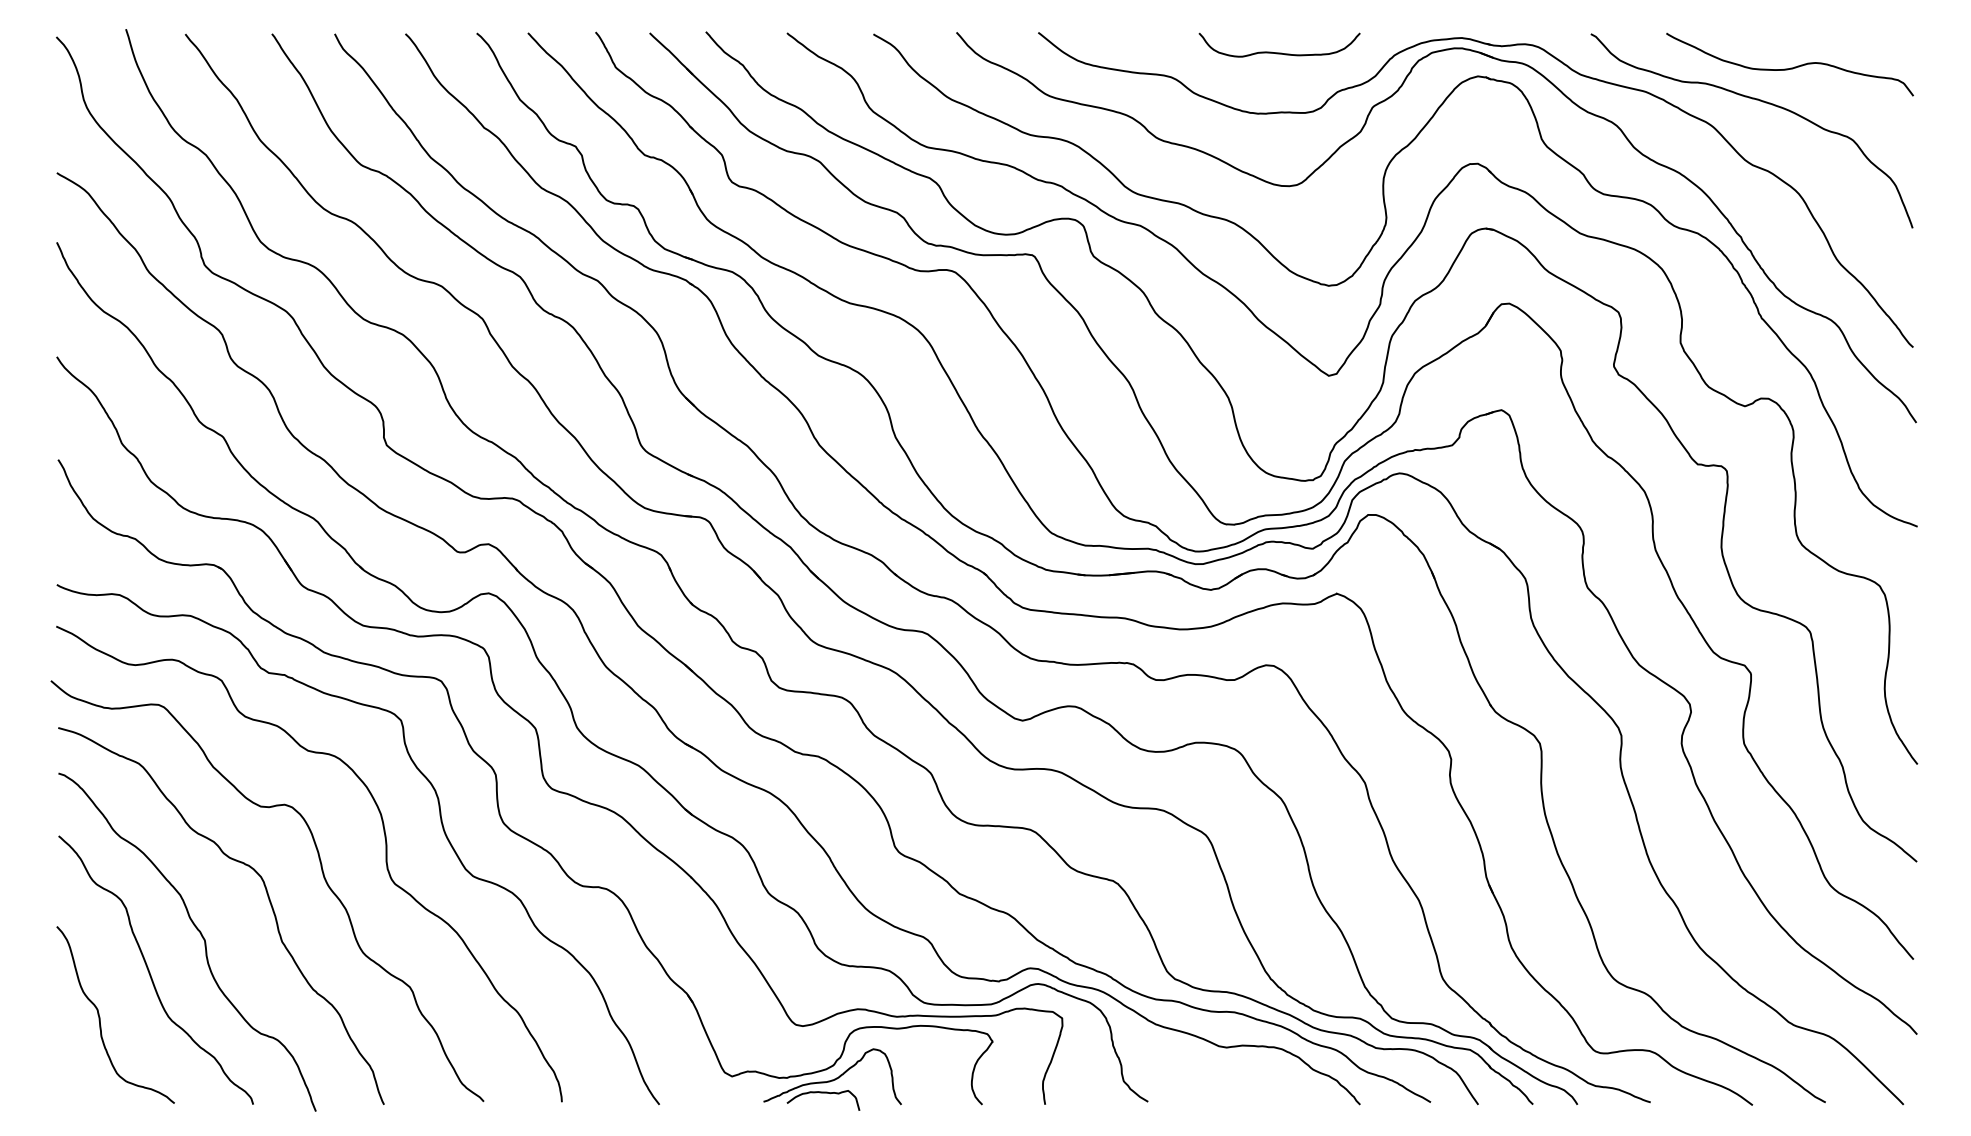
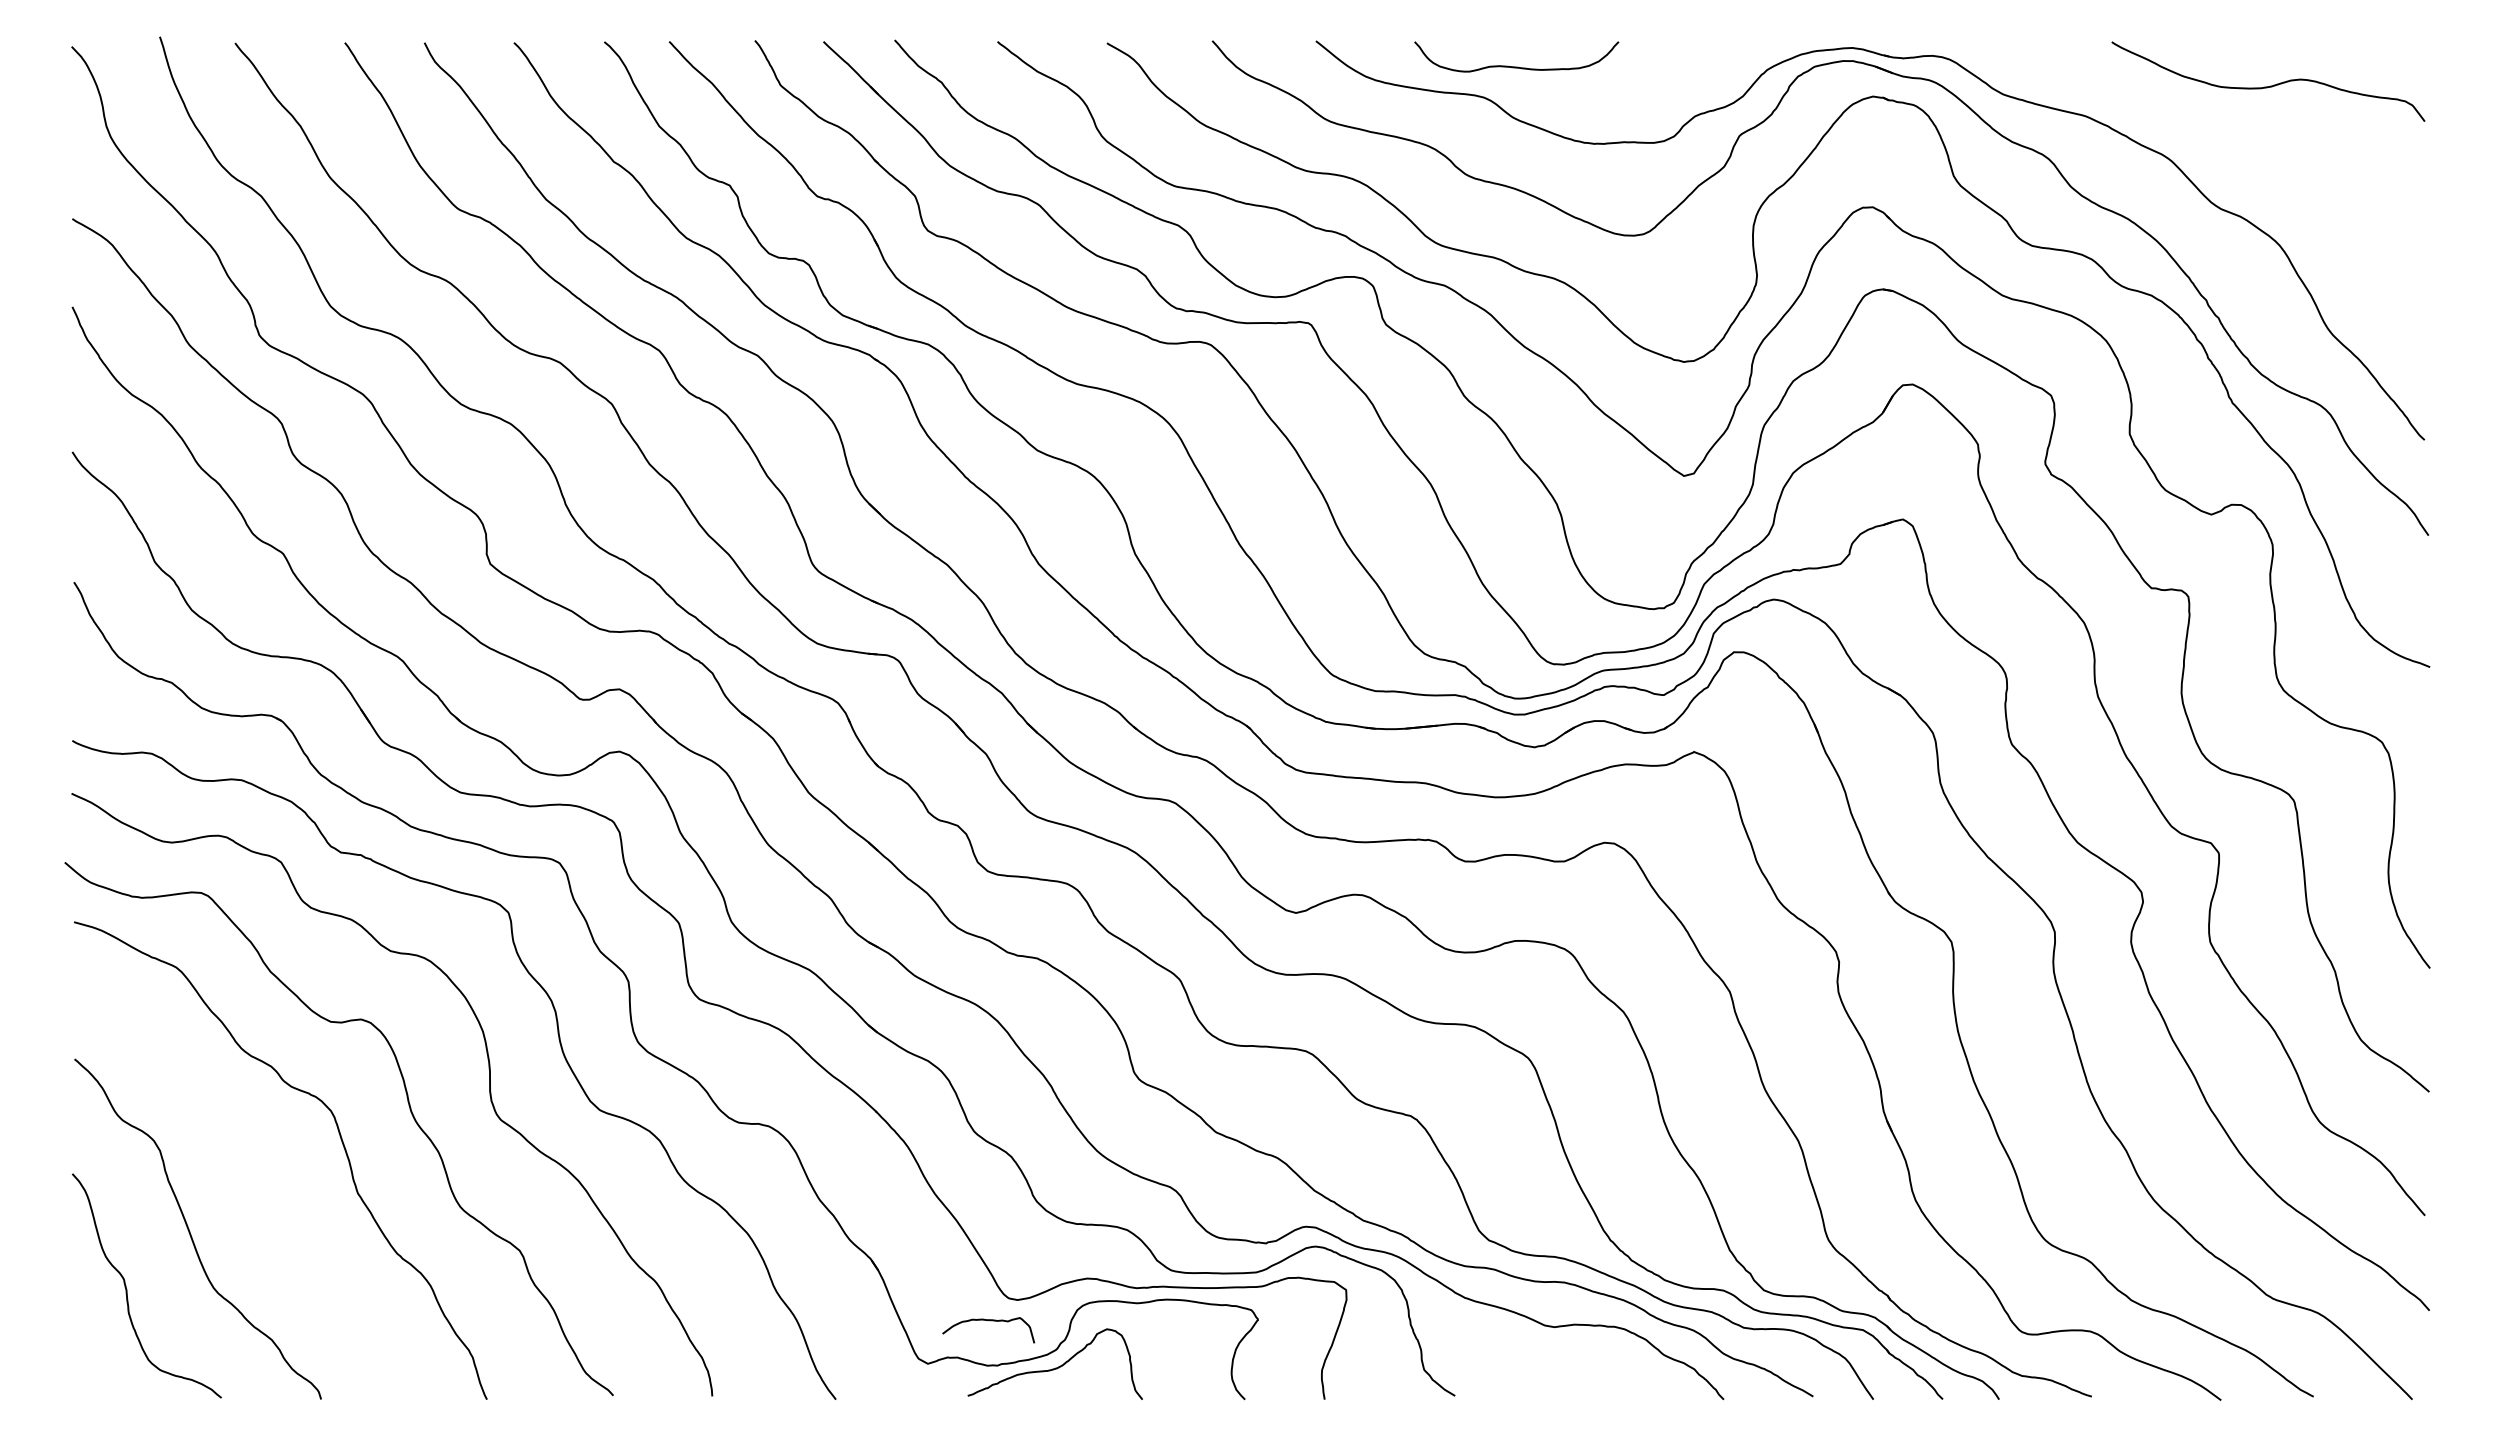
curve: (1279, 52) -> (1516, 66), moved
curve: (1760, 101) -> (2231, 128), removed
curve: (200, 934) -> (254, 1184), removed
curve: (824, 1093) -> (989, 1321), moved

